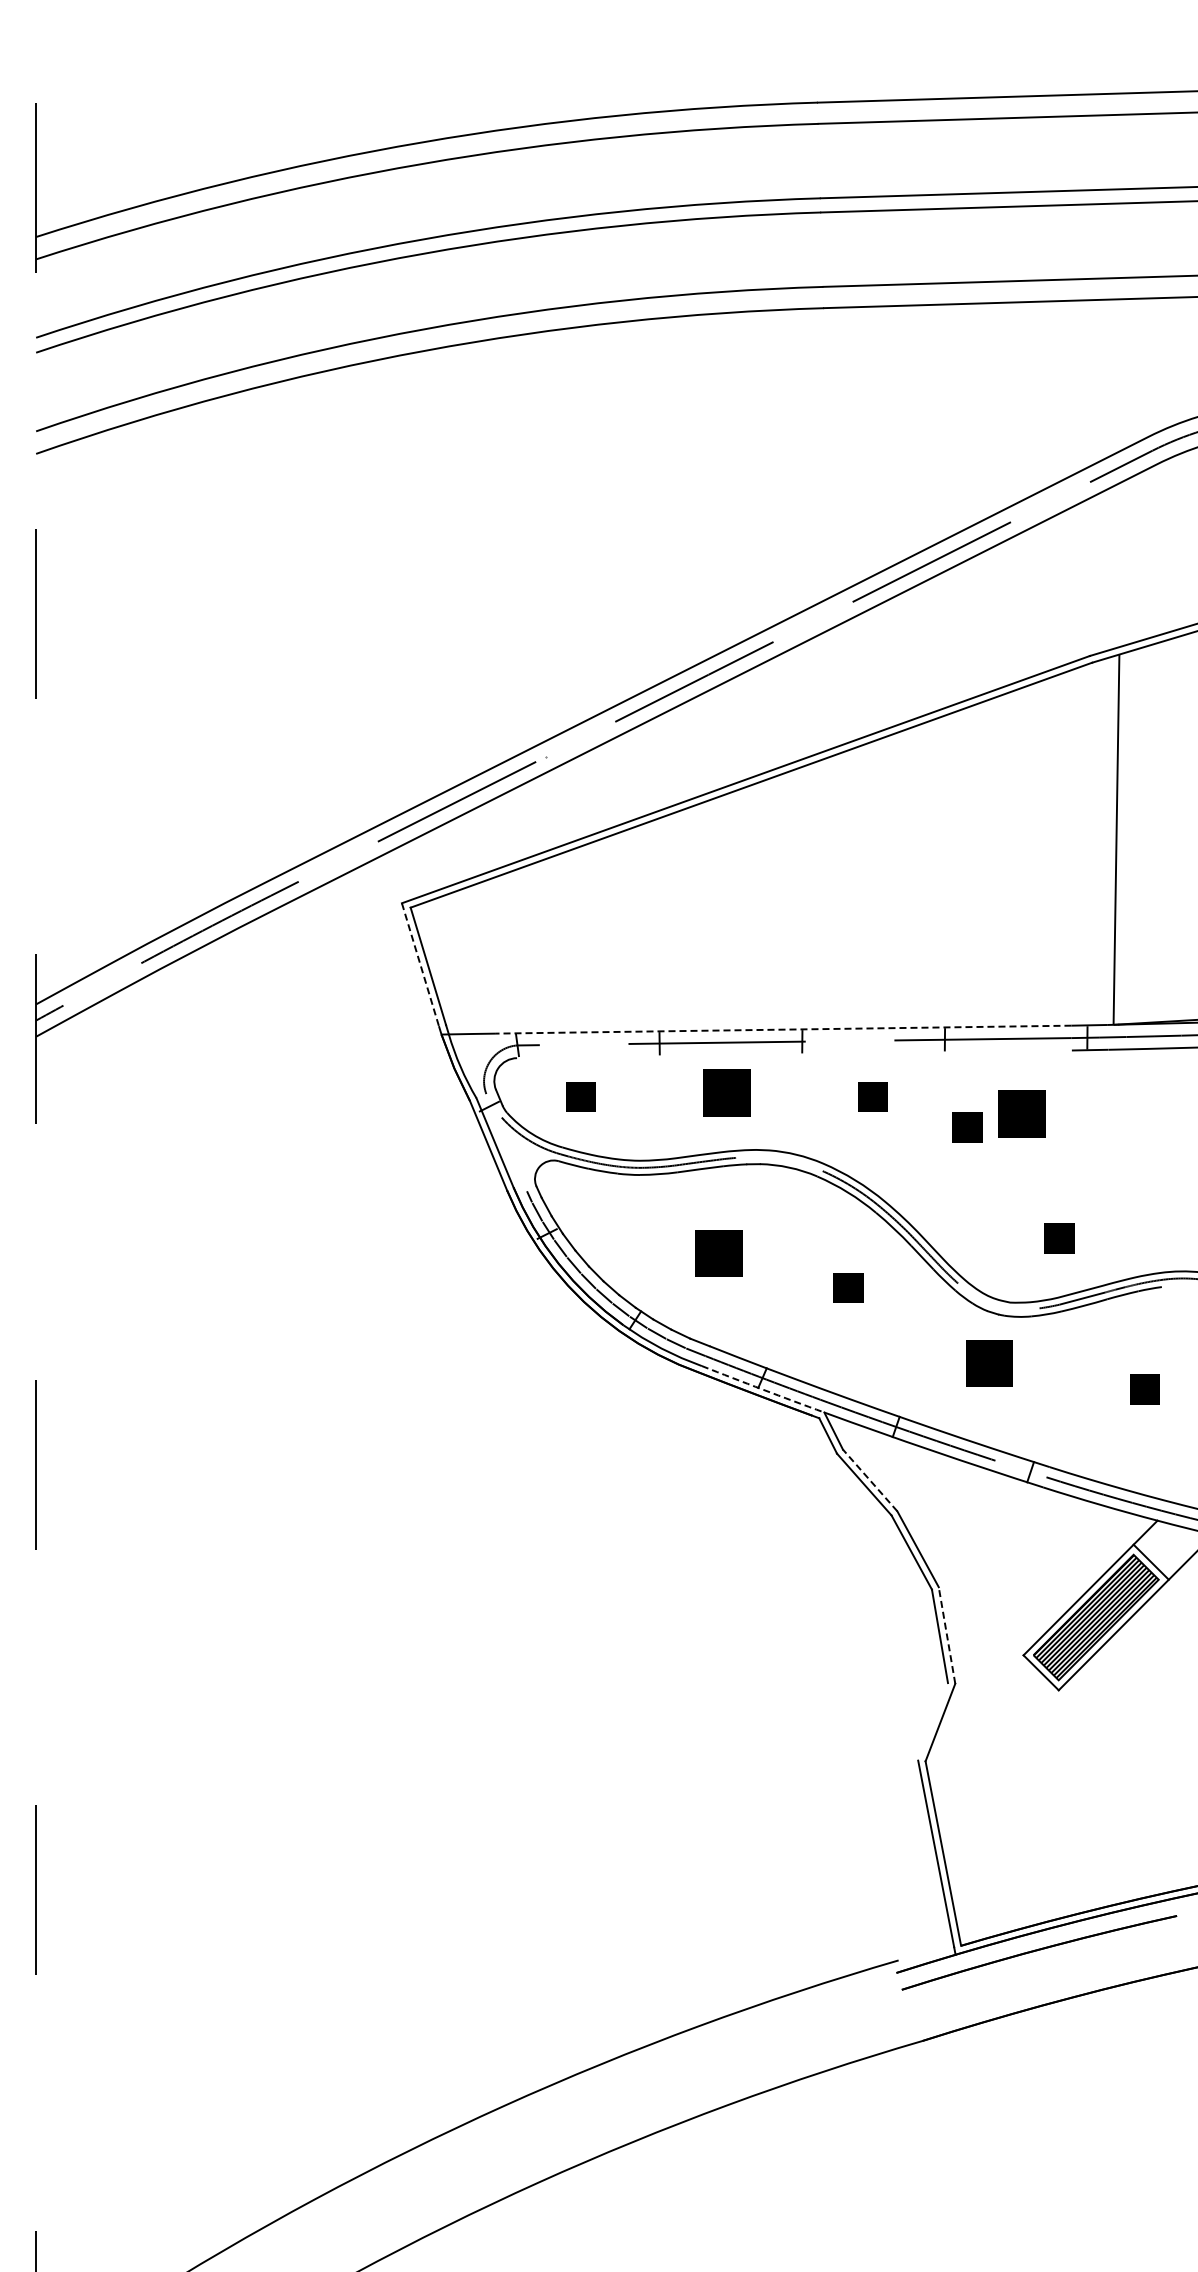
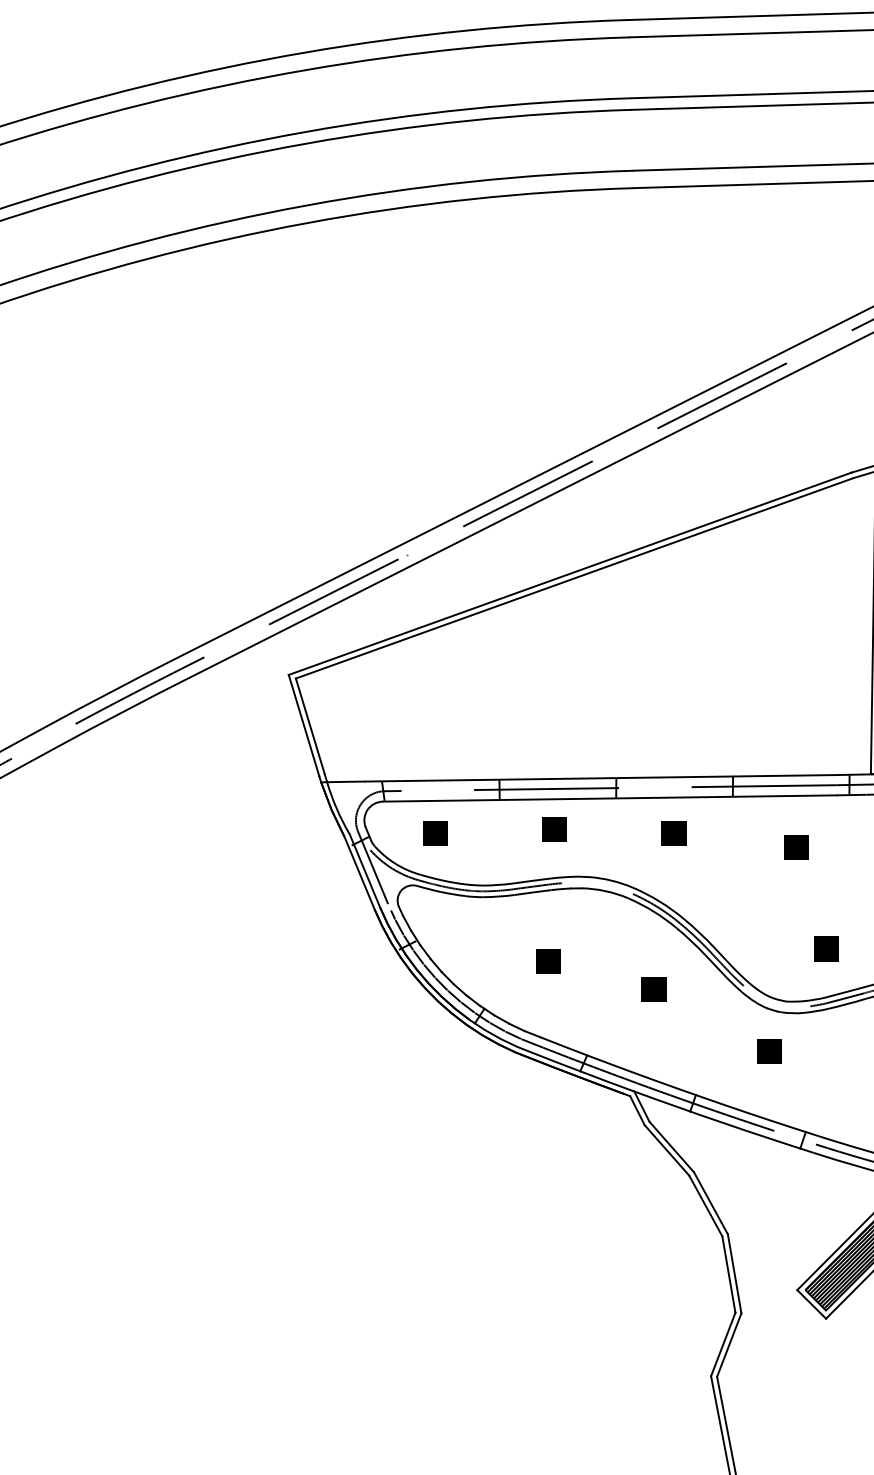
line: (420, 965) -> (303, 725), dashed -> solid
line: (783, 1029) -> (600, 778), dashed -> solid
line: (794, 1054) -> (609, 798), added
part: (726, 1092) -> (554, 829), size x0.62
part: (1022, 1113) -> (796, 846), size x0.62
part: (967, 1127) -> (751, 858), removed
line: (504, 1138) -> (372, 867), added
part: (719, 1253) -> (548, 961), size x0.62
part: (989, 1363) -> (769, 1051), size x0.62
arc: (762, 1389) -> (583, 1072), dashed -> solid
line: (869, 1480) -> (671, 1147), dashed -> solid
line: (947, 1635) -> (735, 1273), dashed -> solid
line: (932, 1721) -> (722, 1344), added

